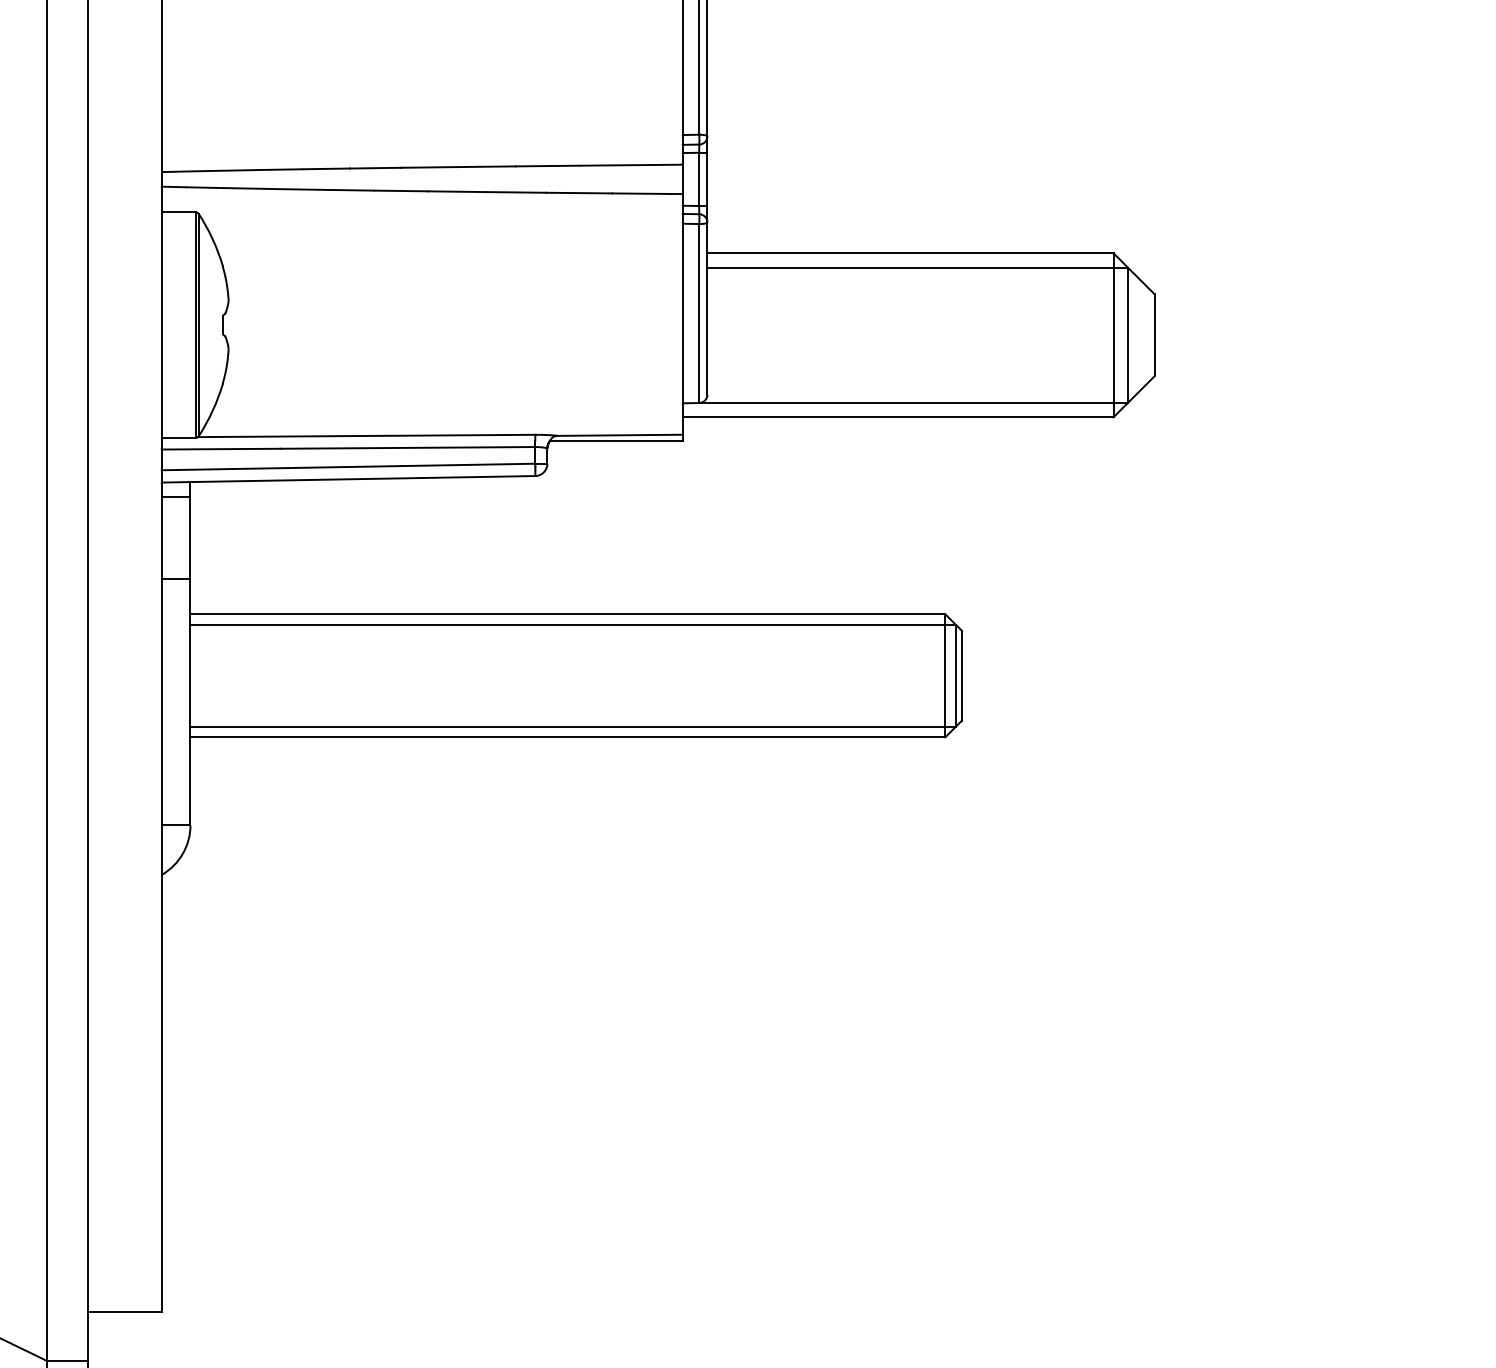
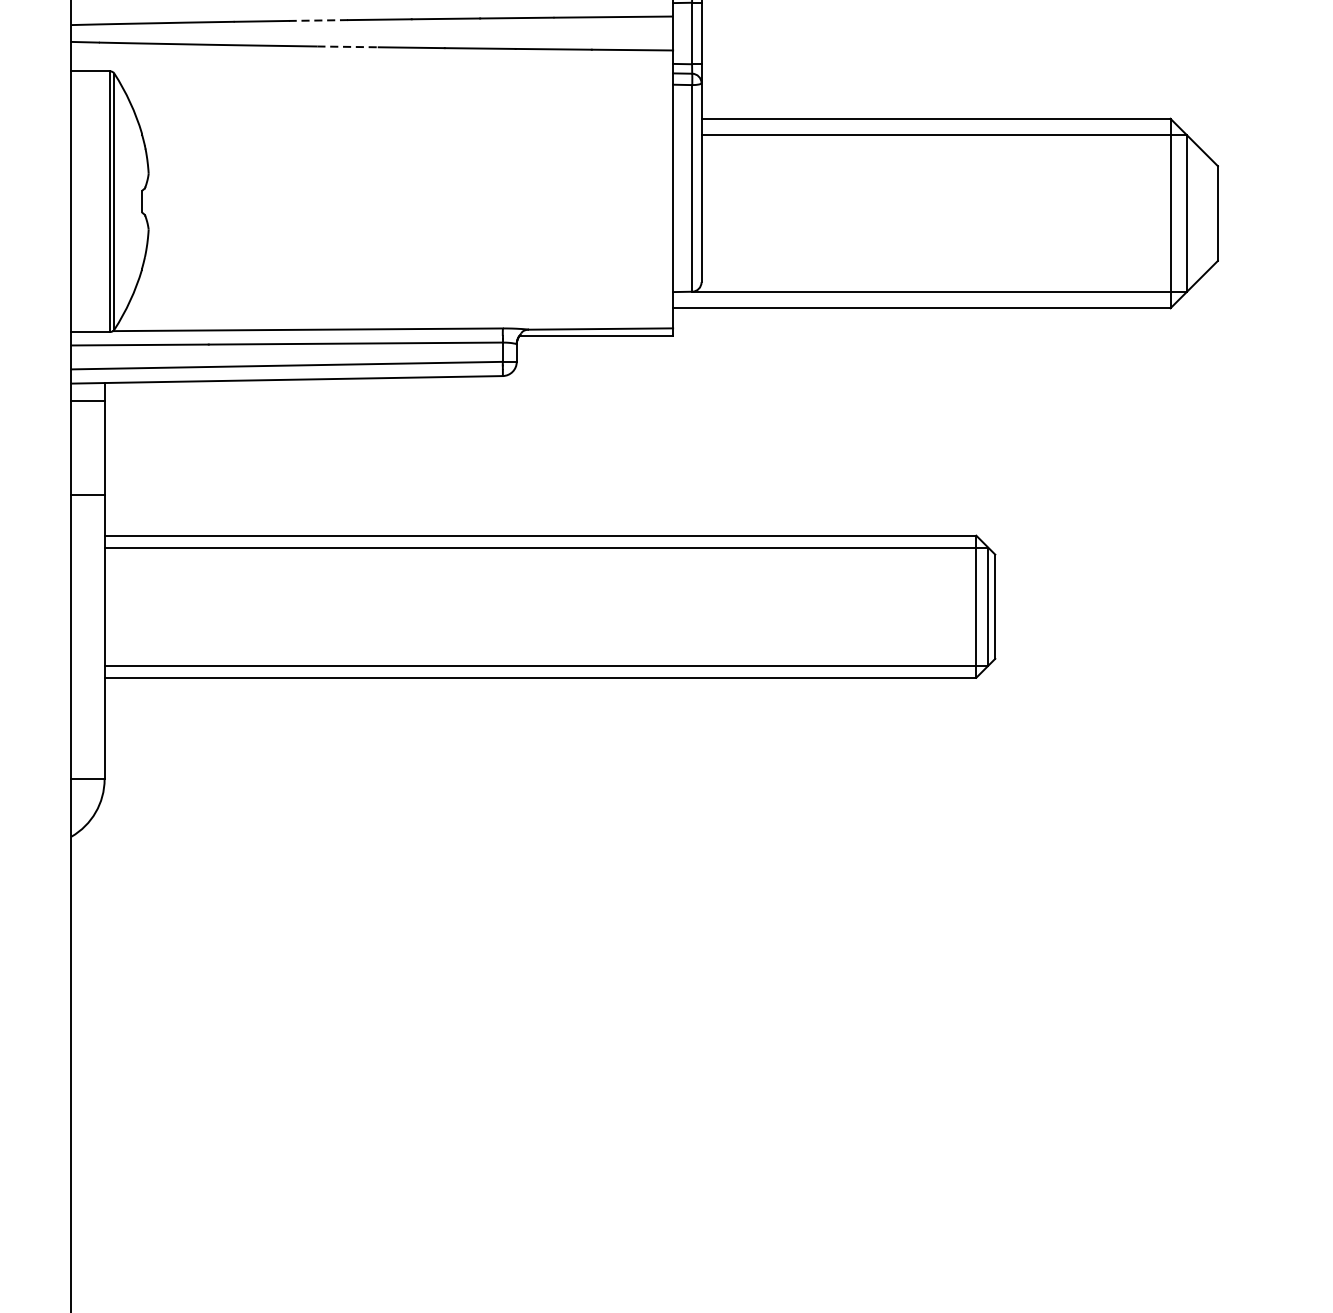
line: (375, 168) -> (318, 20), solid -> dashed
line: (401, 190) -> (348, 46), solid -> dashed

